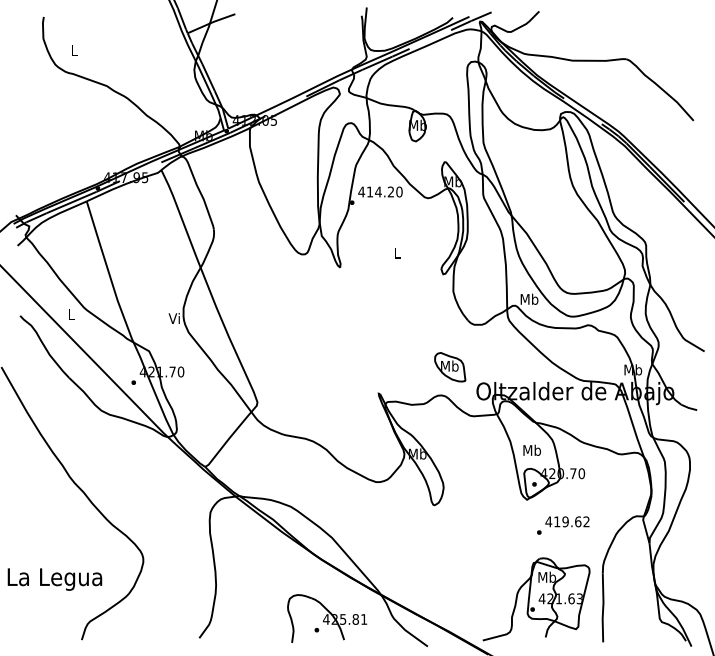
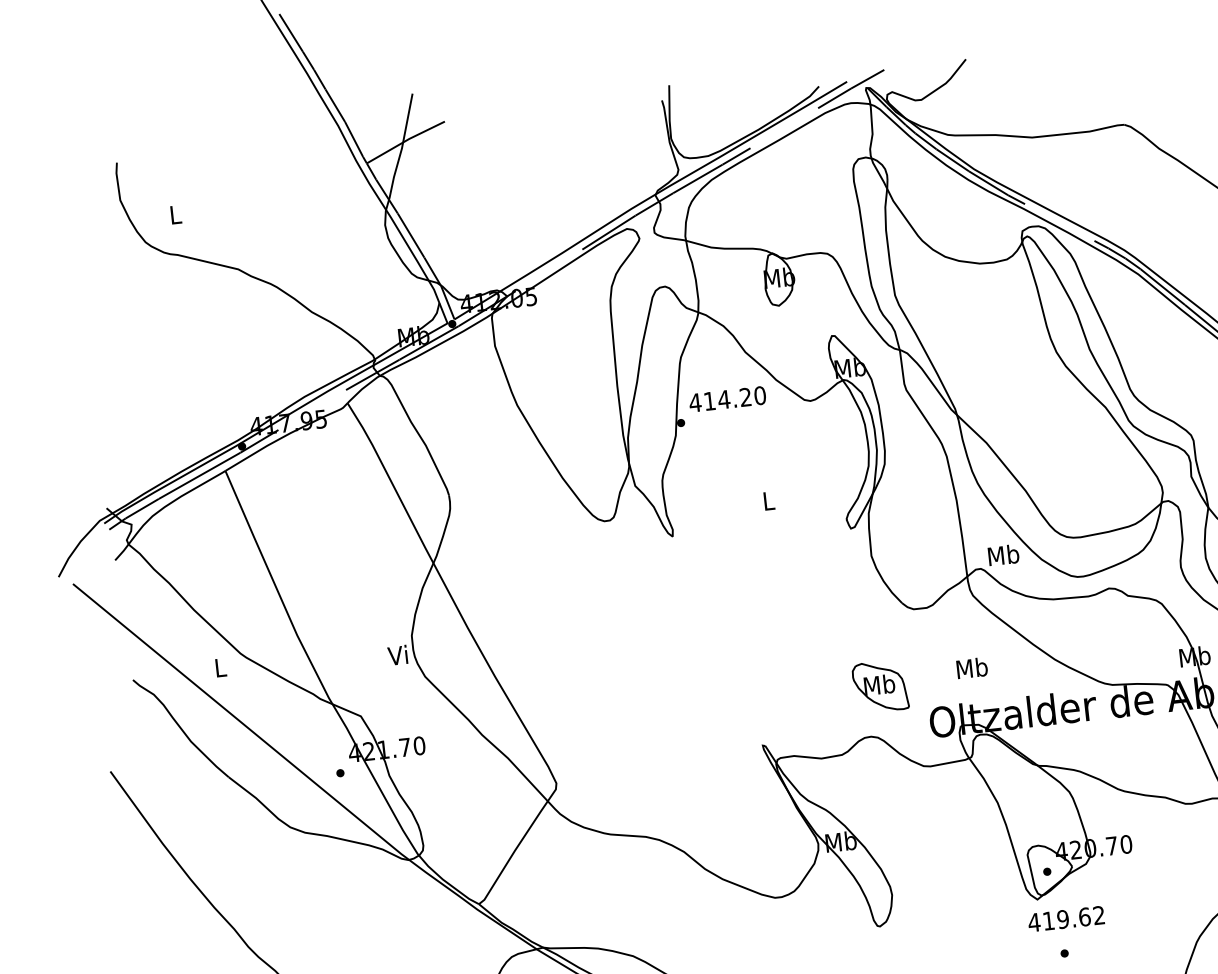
text: (531, 449) -> (970, 666), moved
text: (567, 521) -> (1066, 918), moved

